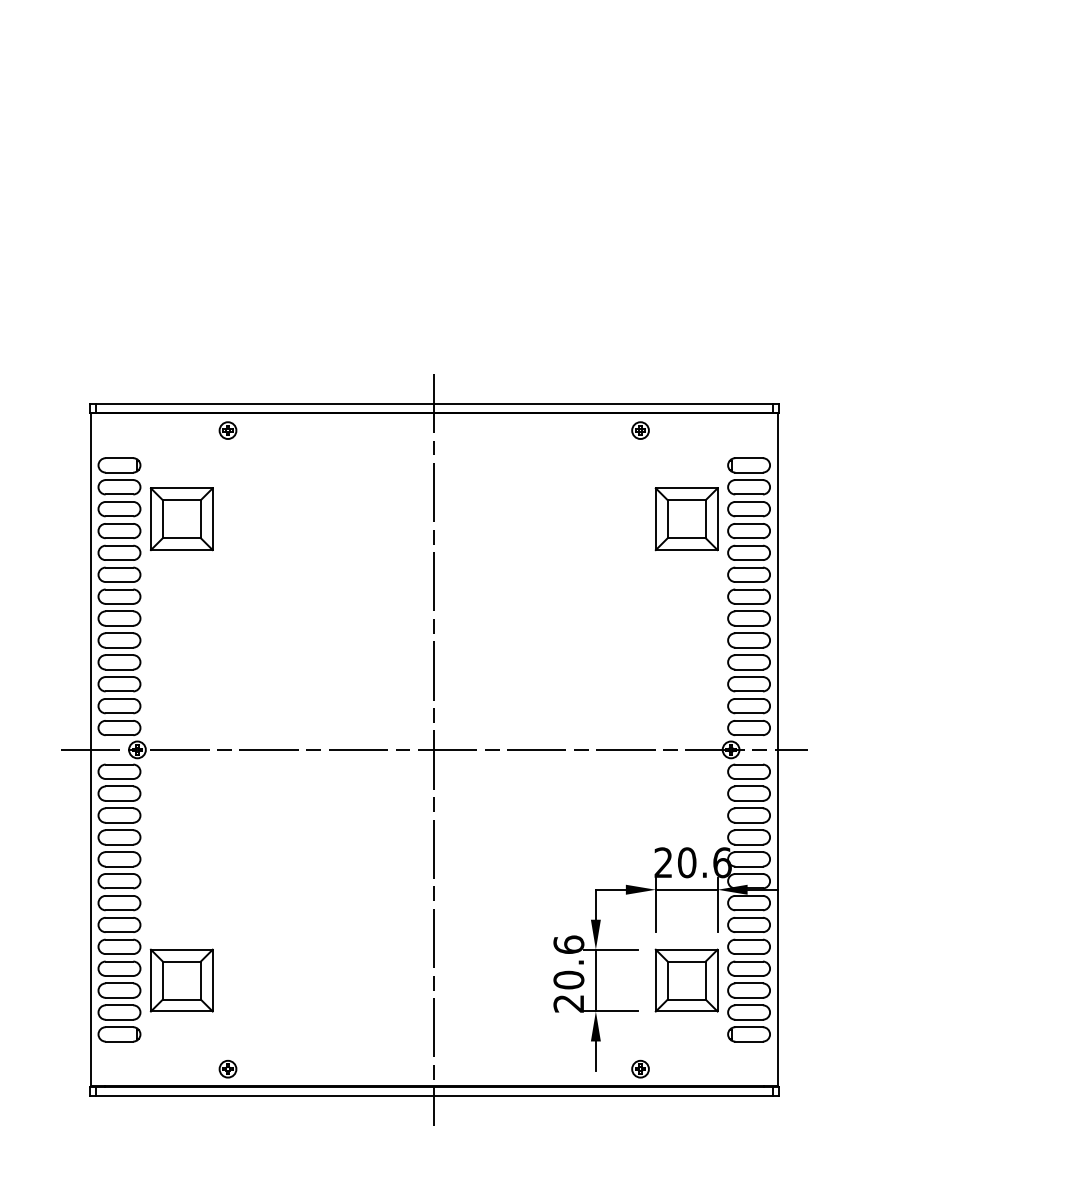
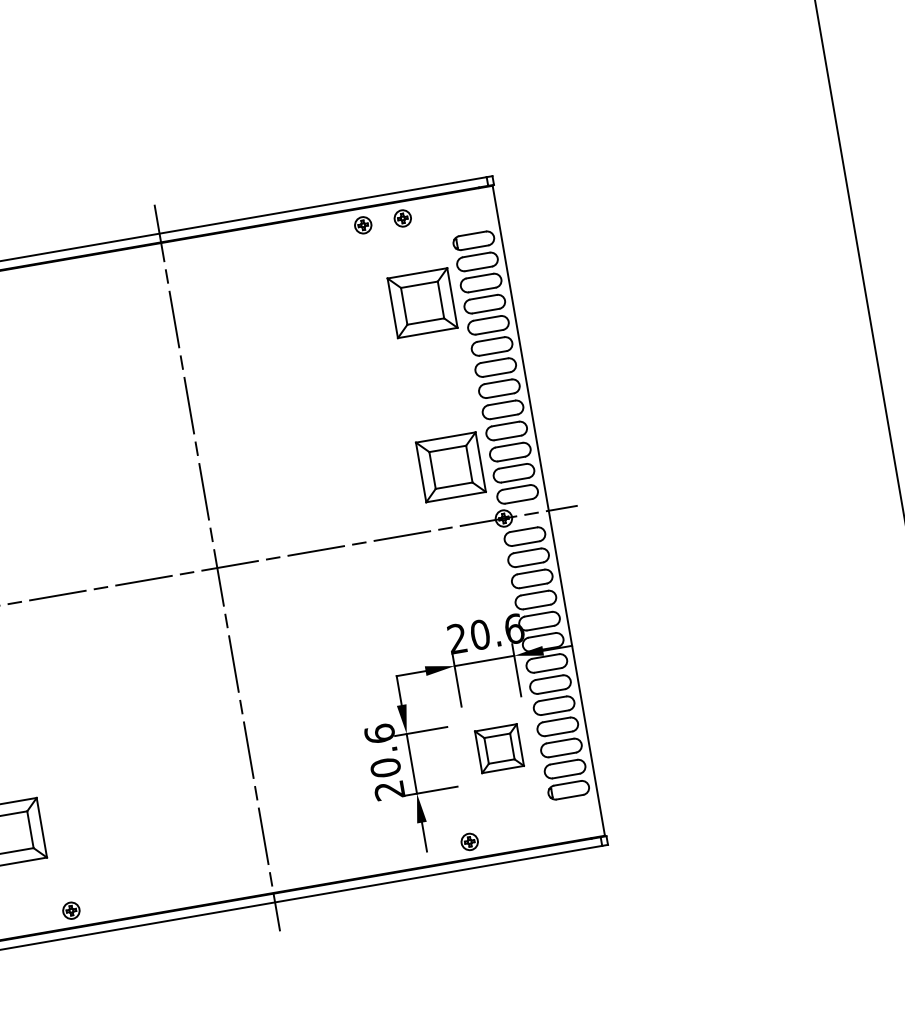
part: (681, 430) -> (402, 218), added
part: (686, 689) -> (450, 467), added
part: (686, 980) -> (499, 748), size x0.7

